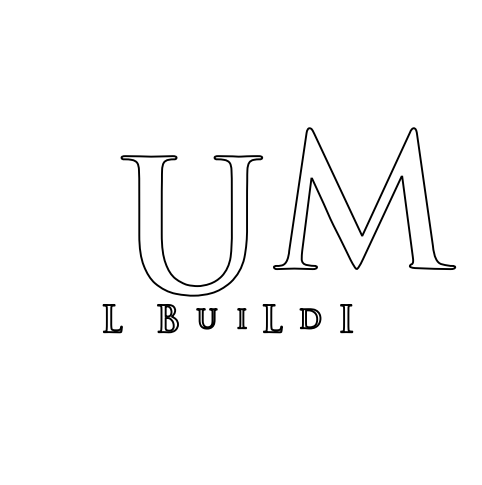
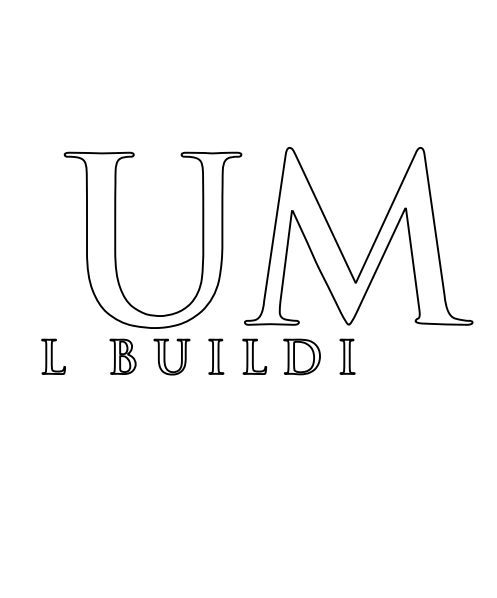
part: (375, 204) -> (372, 243), moved
part: (206, 318) -> (171, 356), size x1.43
part: (241, 318) -> (215, 356), size x1.43
part: (310, 318) -> (302, 356), size x1.43

